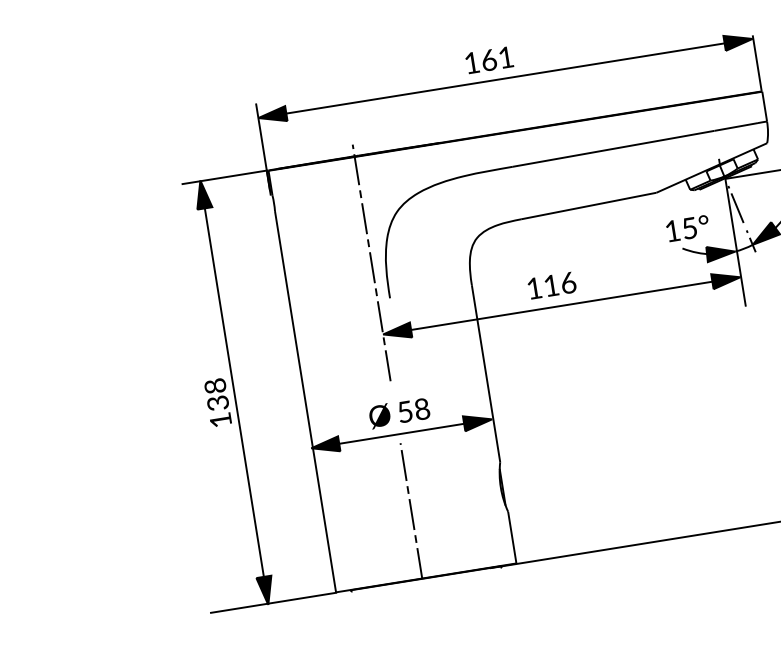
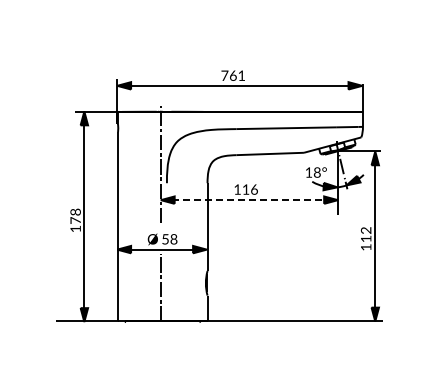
text: (471, 62) -> (224, 75), 161 -> 761
text: (690, 228) -> (317, 172), 15° -> 18°
line: (562, 306) -> (249, 200), solid -> dashed
text: (217, 403) -> (75, 220), 138 -> 178

